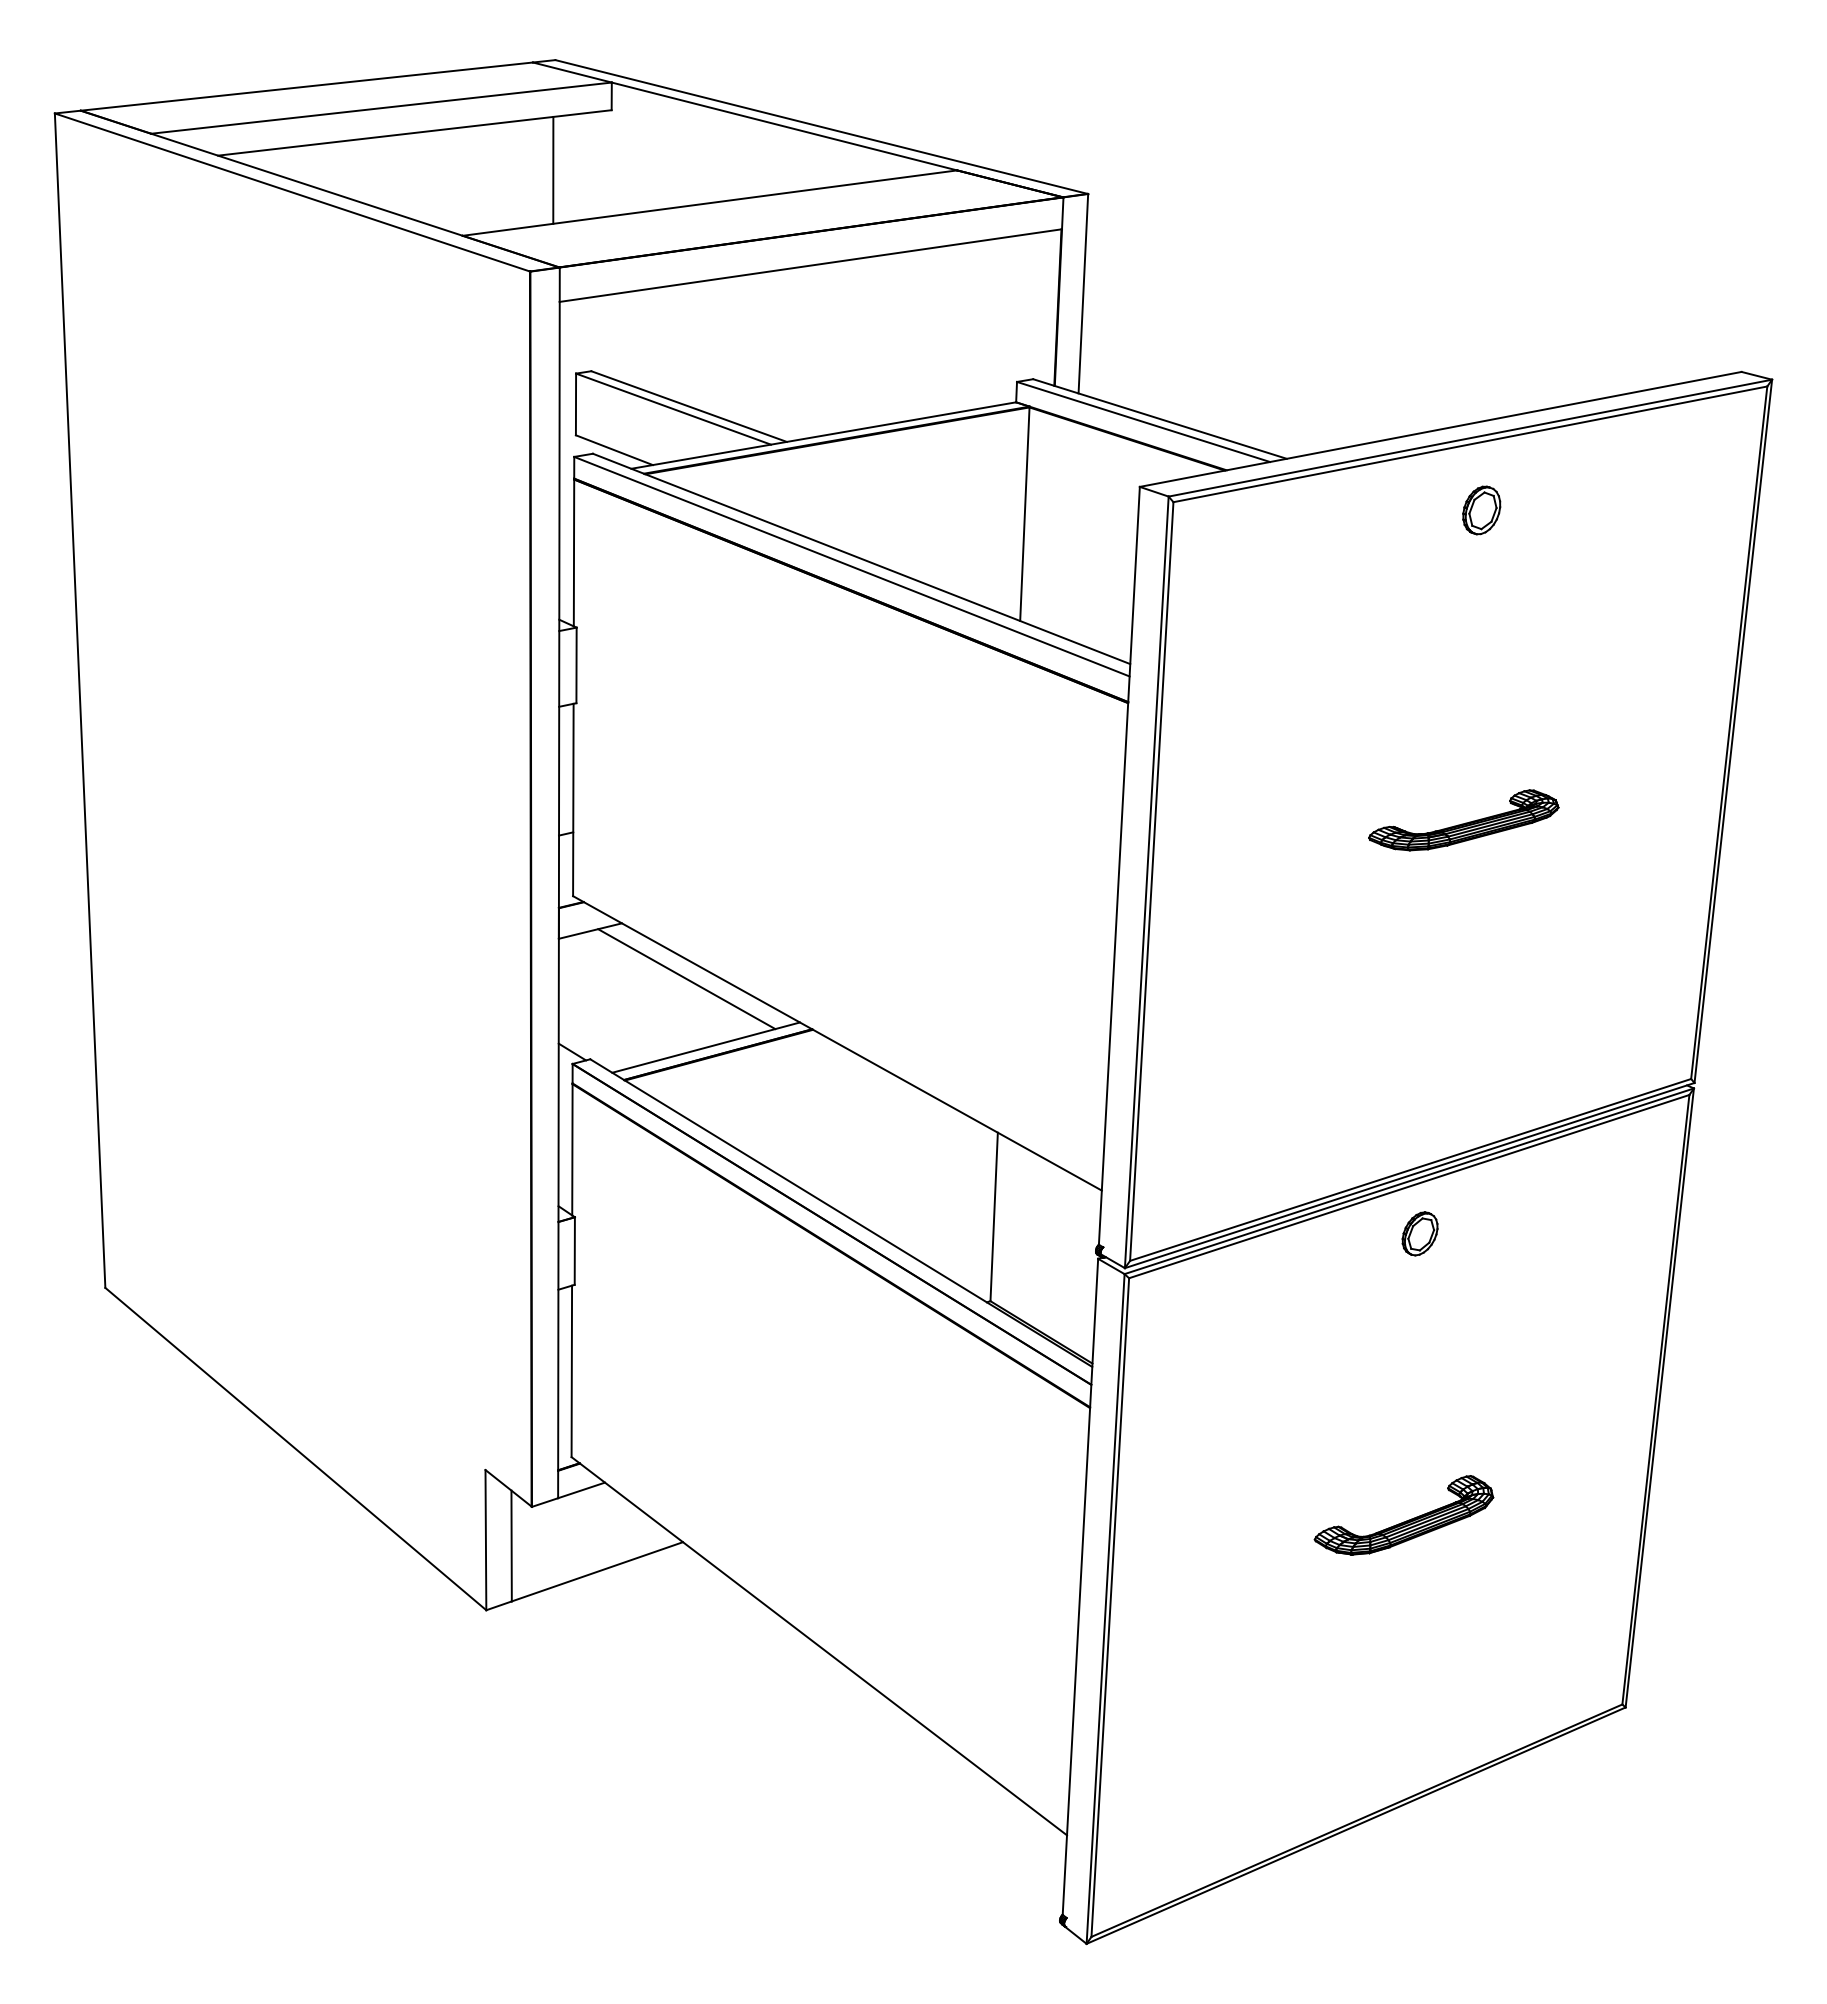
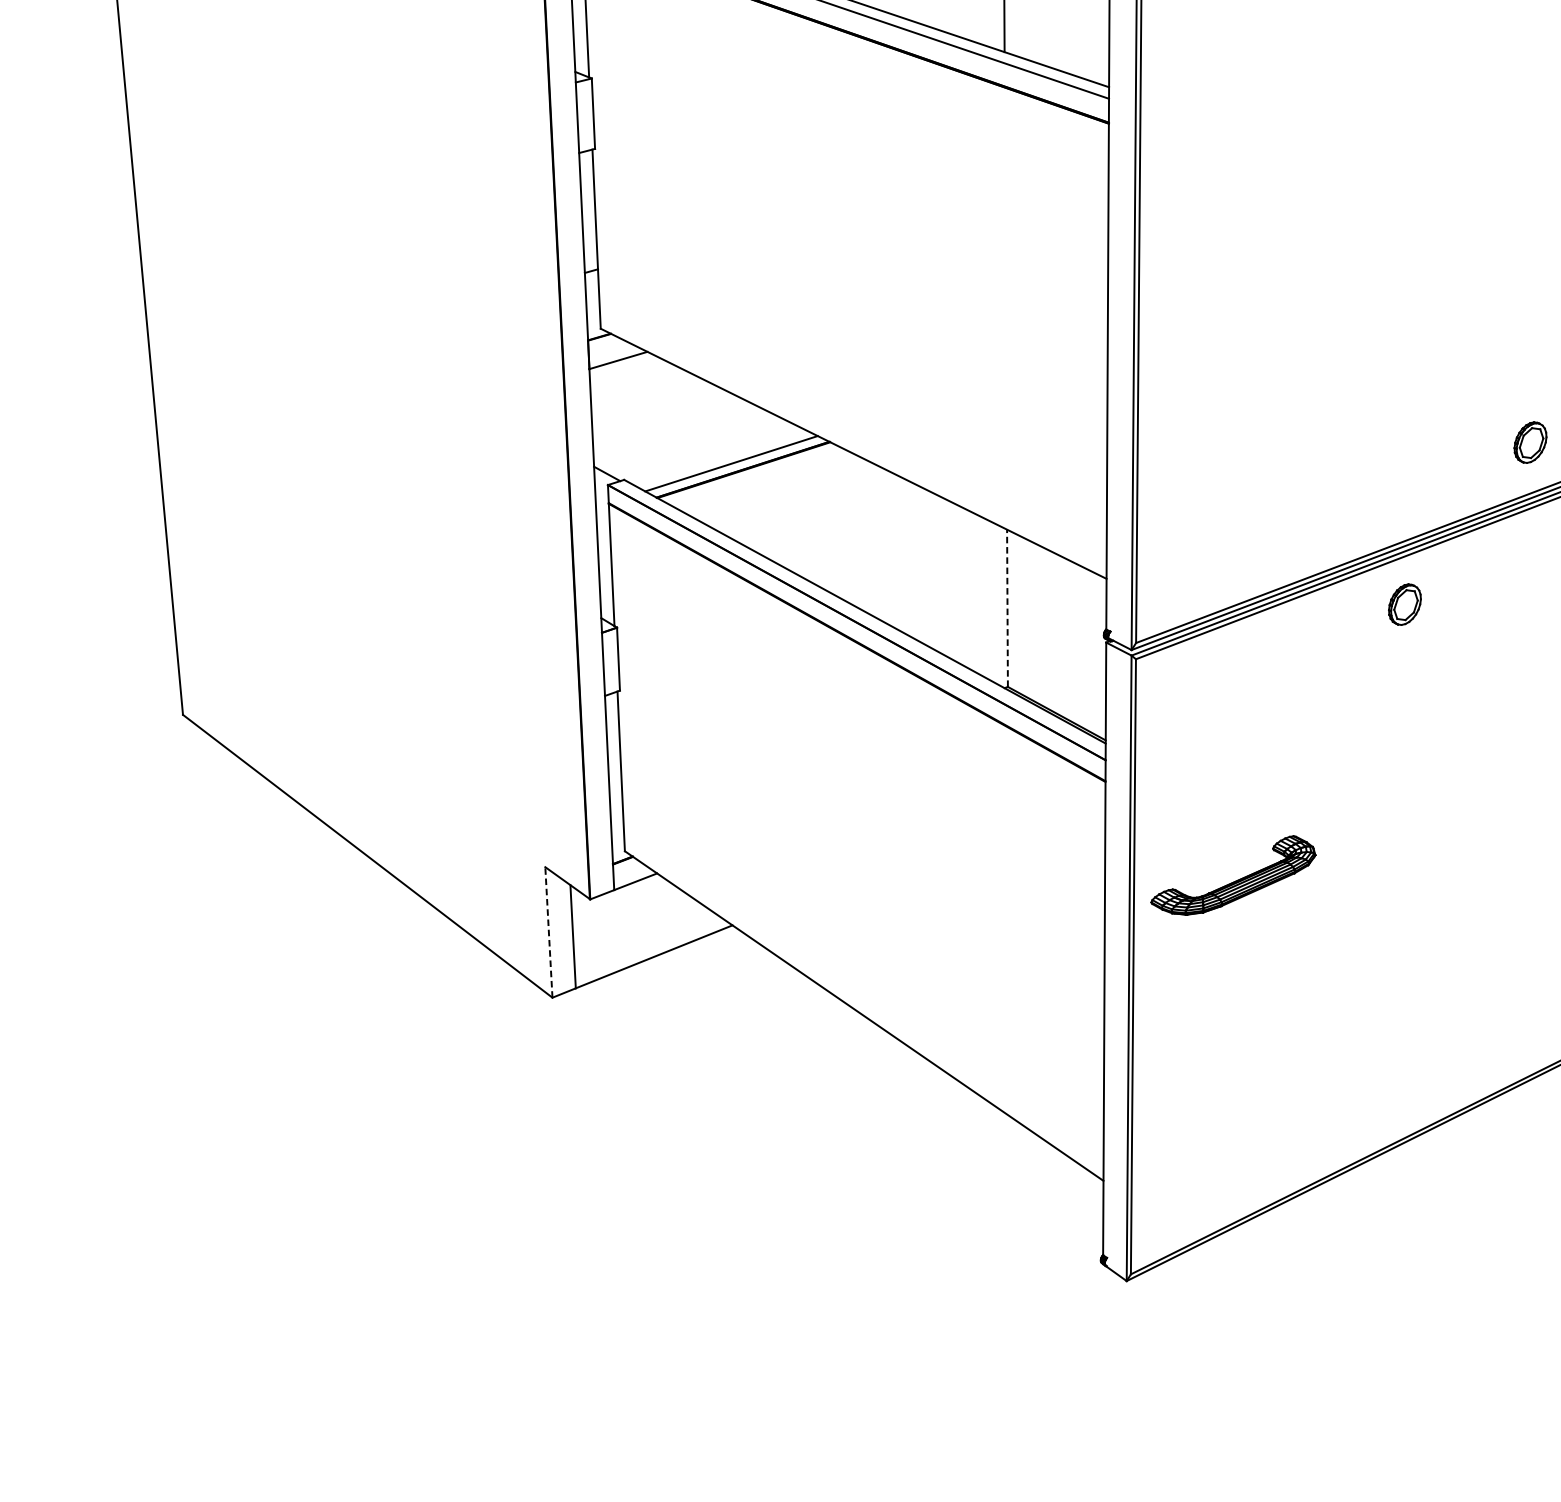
part: (1463, 820) -> (1426, 217), removed
line: (686, 979) -> (710, 401), removed
part: (1562, 1066) -> (1529, 442), added
line: (994, 1216) -> (1007, 607), solid -> dashed
part: (1403, 1515) -> (1232, 876), moved
line: (485, 1539) -> (548, 931), solid -> dashed

